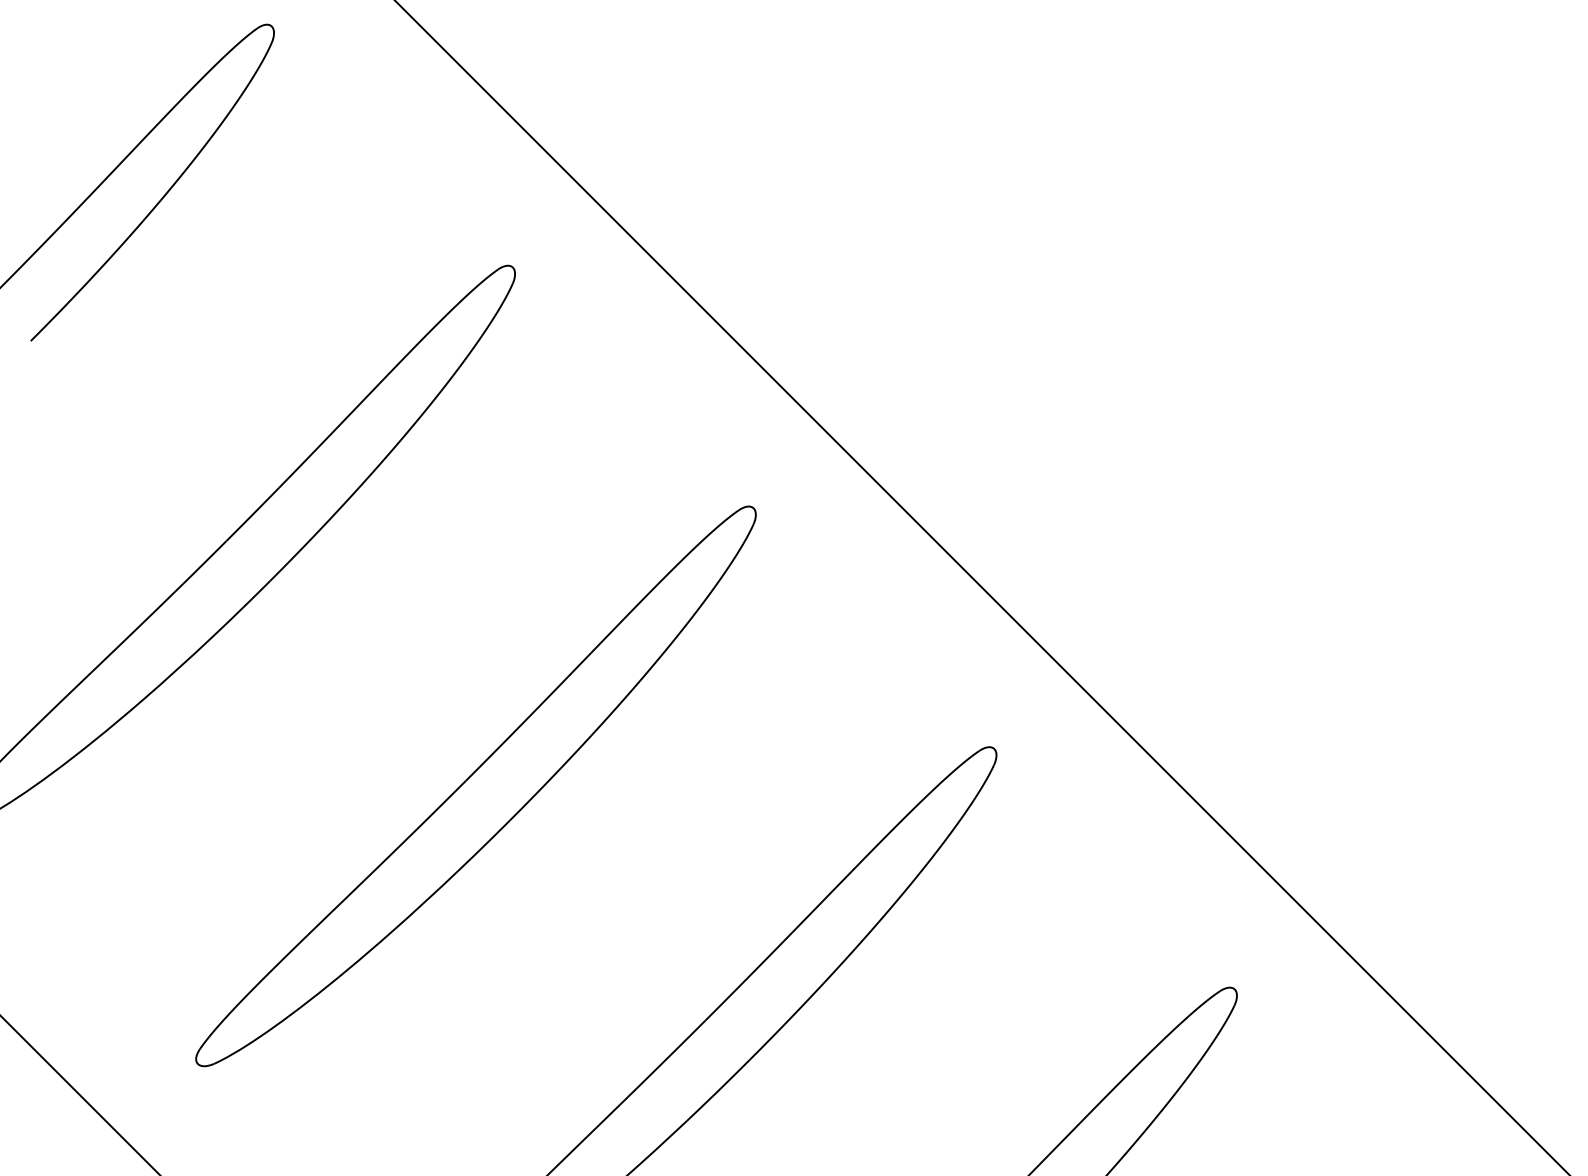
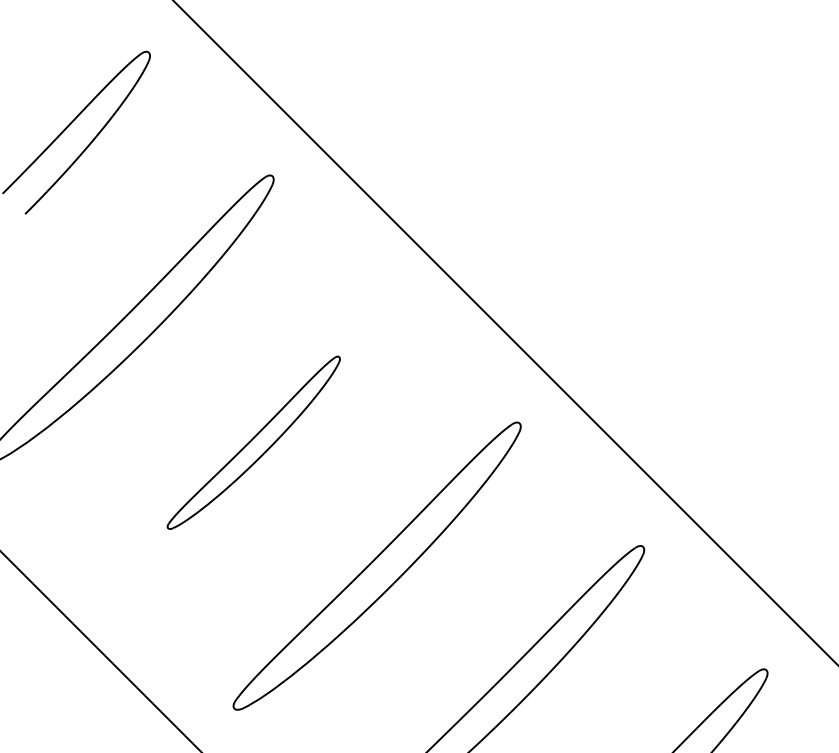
part: (475, 786) -> (253, 442), size x0.6

